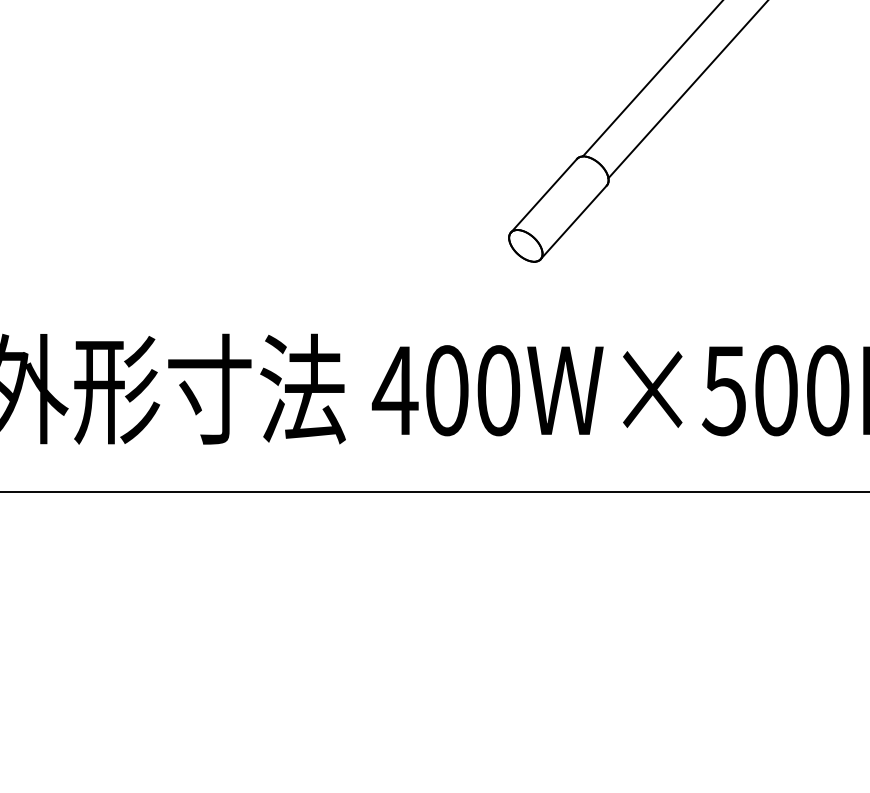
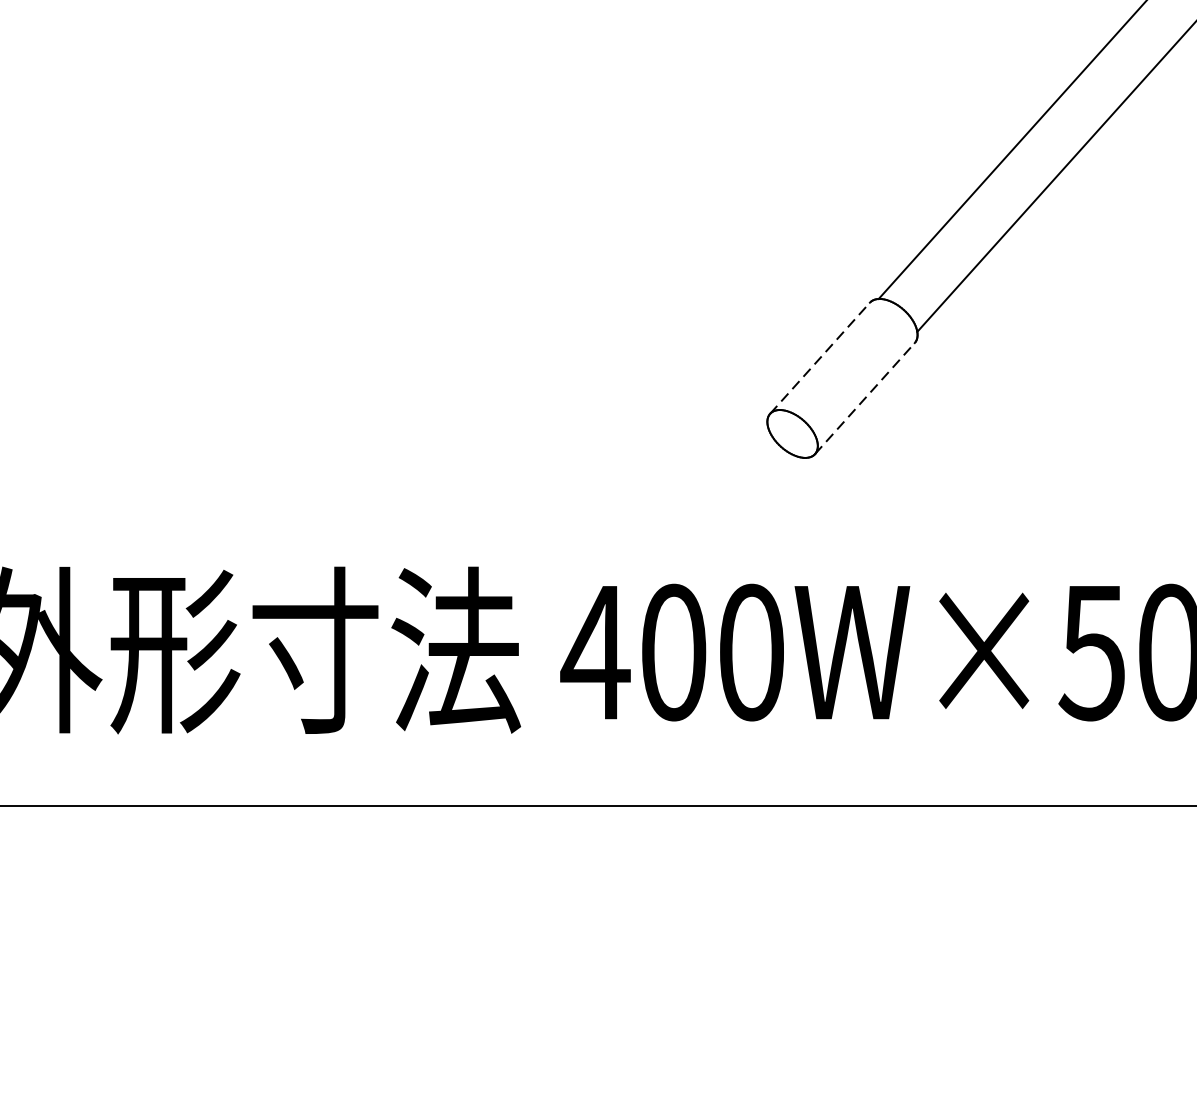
line: (544, 195) -> (820, 357), solid -> dashed
line: (574, 222) -> (866, 398), solid -> dashed

